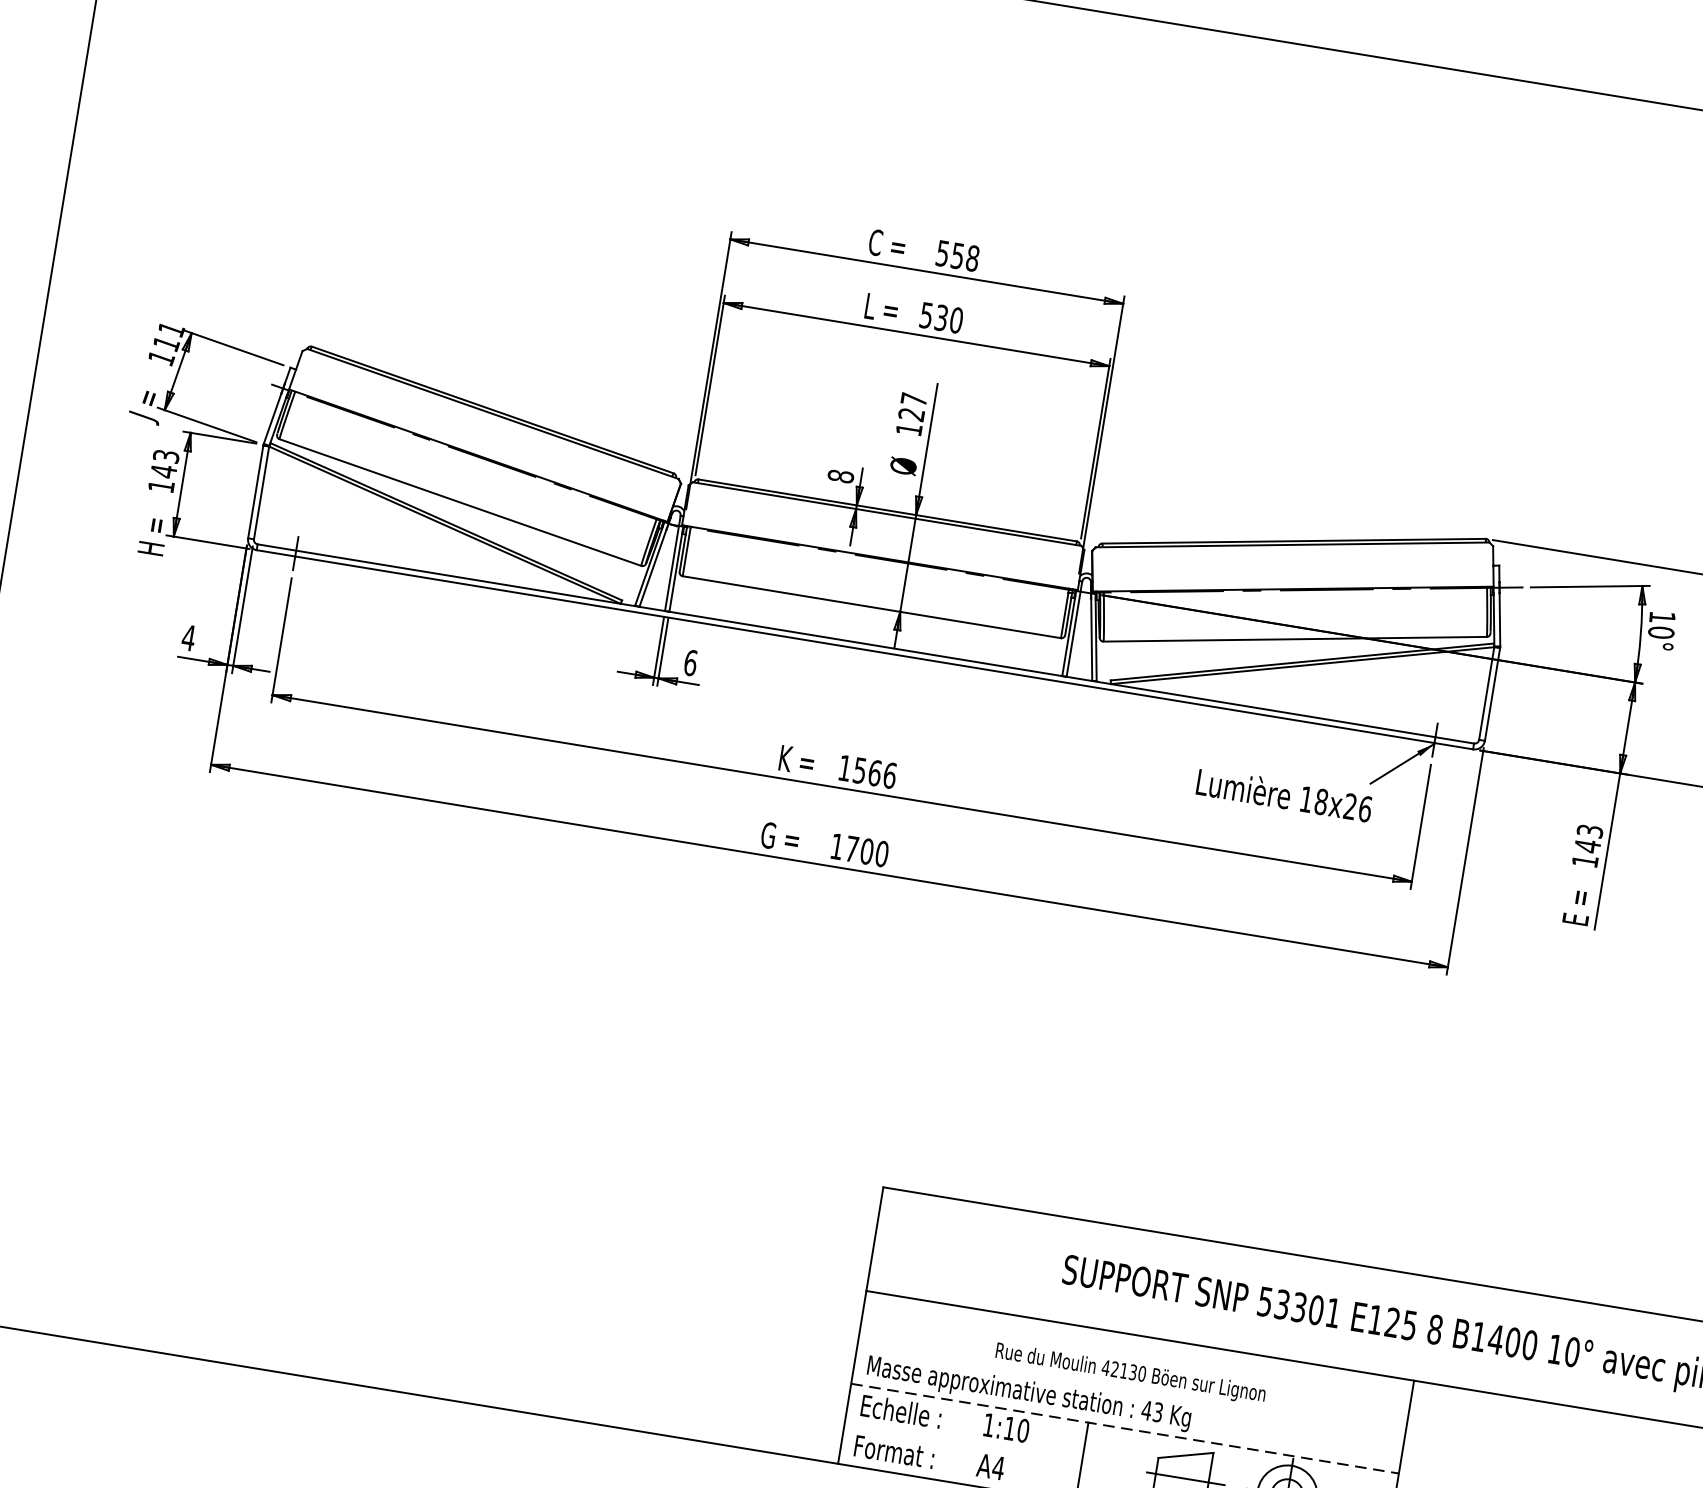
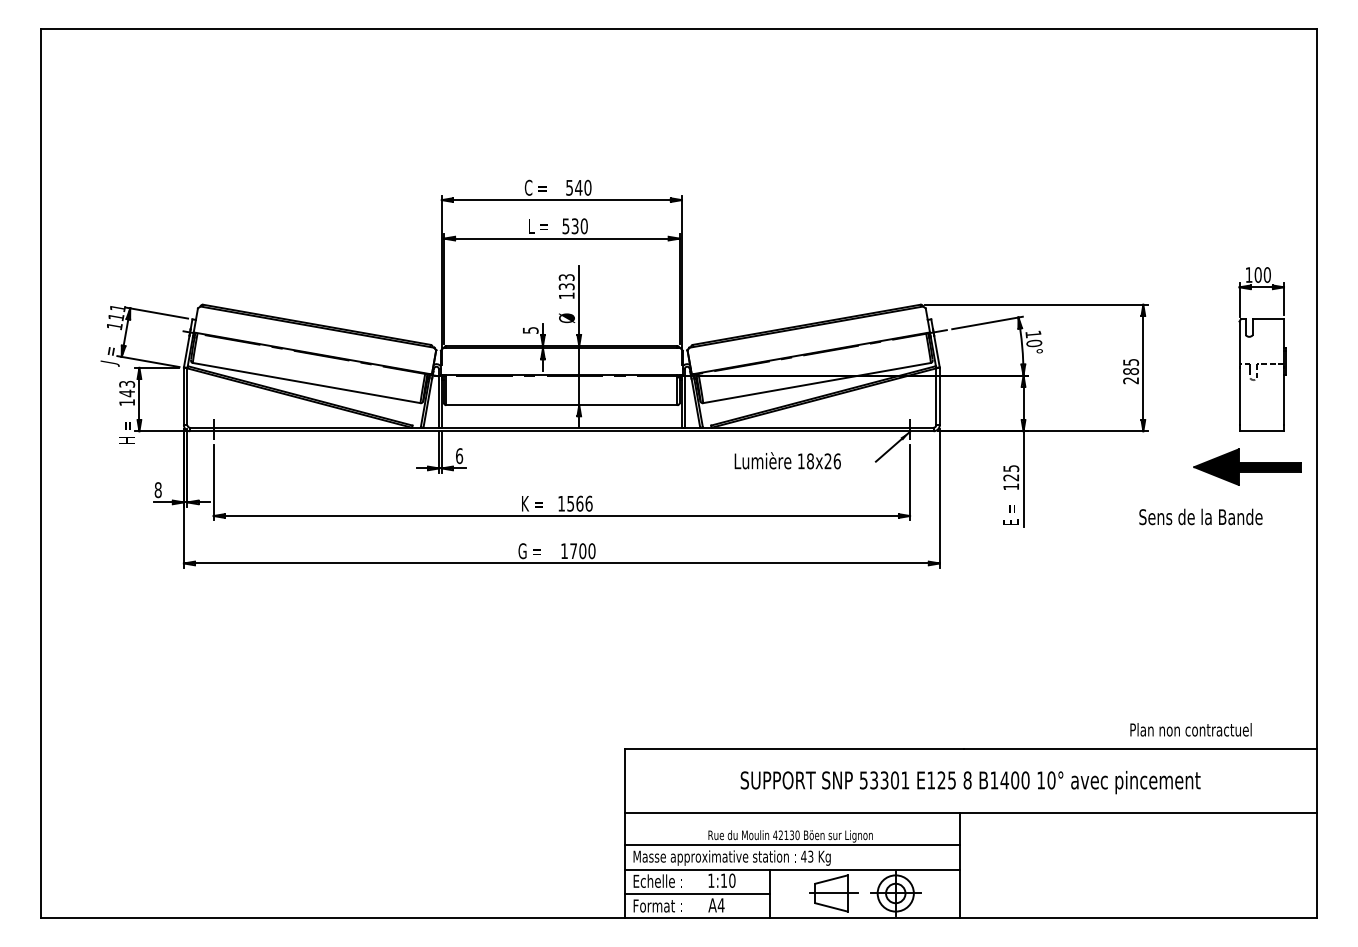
text: (965, 256) -> (583, 187), 558 -> 540
text: (912, 407) -> (566, 282), 127 -> 133
text: (840, 474) -> (530, 329), 8 -> 5
text: (187, 638) -> (157, 490), 4 -> 8
text: (1284, 794) -> (787, 460), moved
text: (1587, 839) -> (1010, 473), 143 -> 125
line: (1131, 1389) -> (792, 845), added
line: (1126, 1428) -> (793, 869), dashed -> solid
line: (962, 1443) -> (697, 894), added

